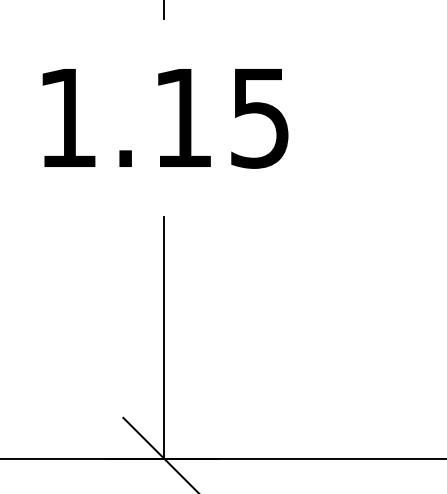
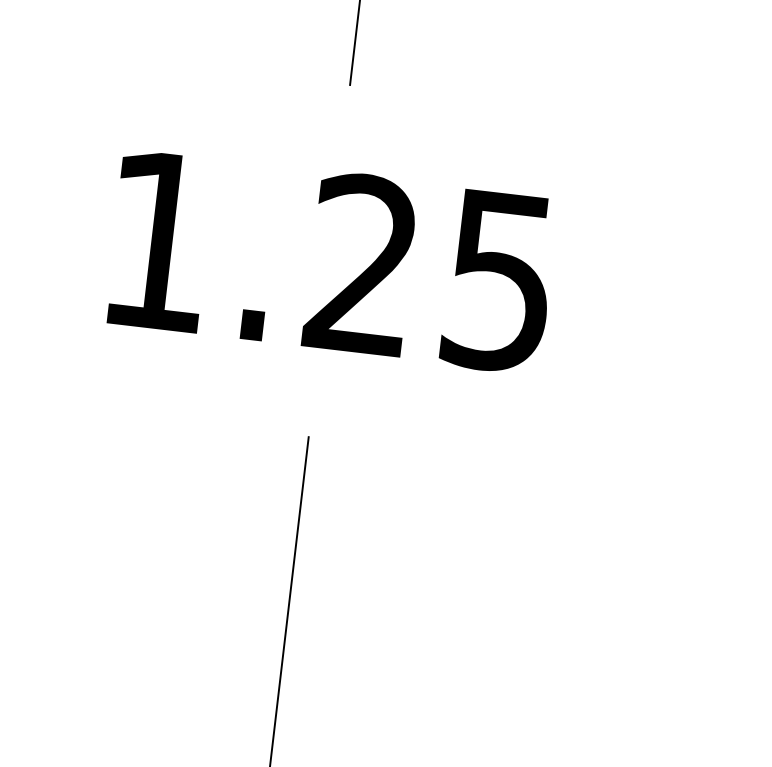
text: (181, 116) -> (360, 261), 1.15 -> 1.25

